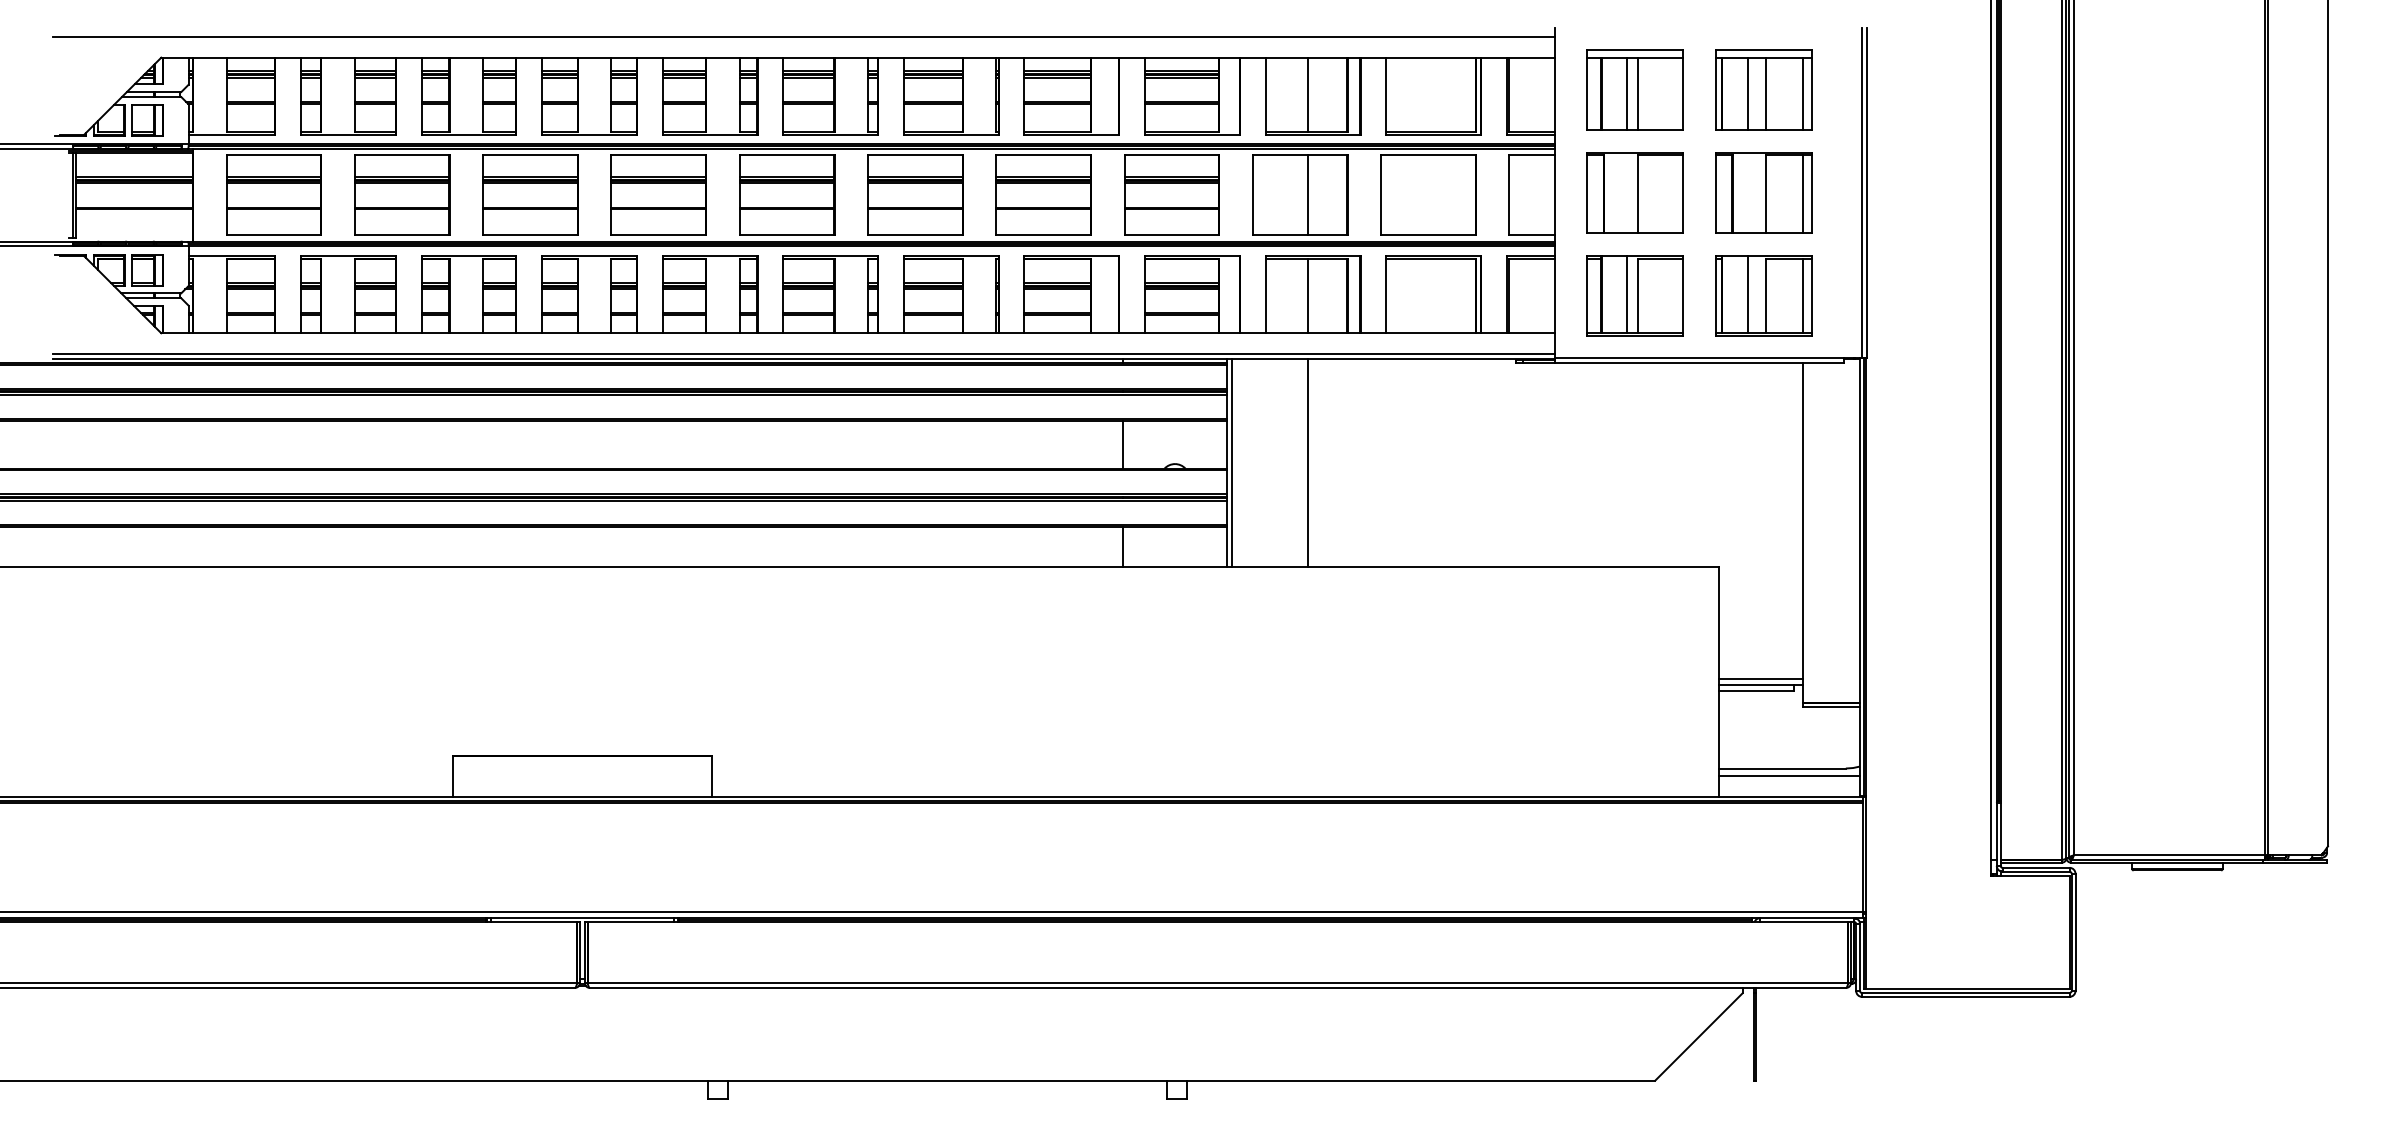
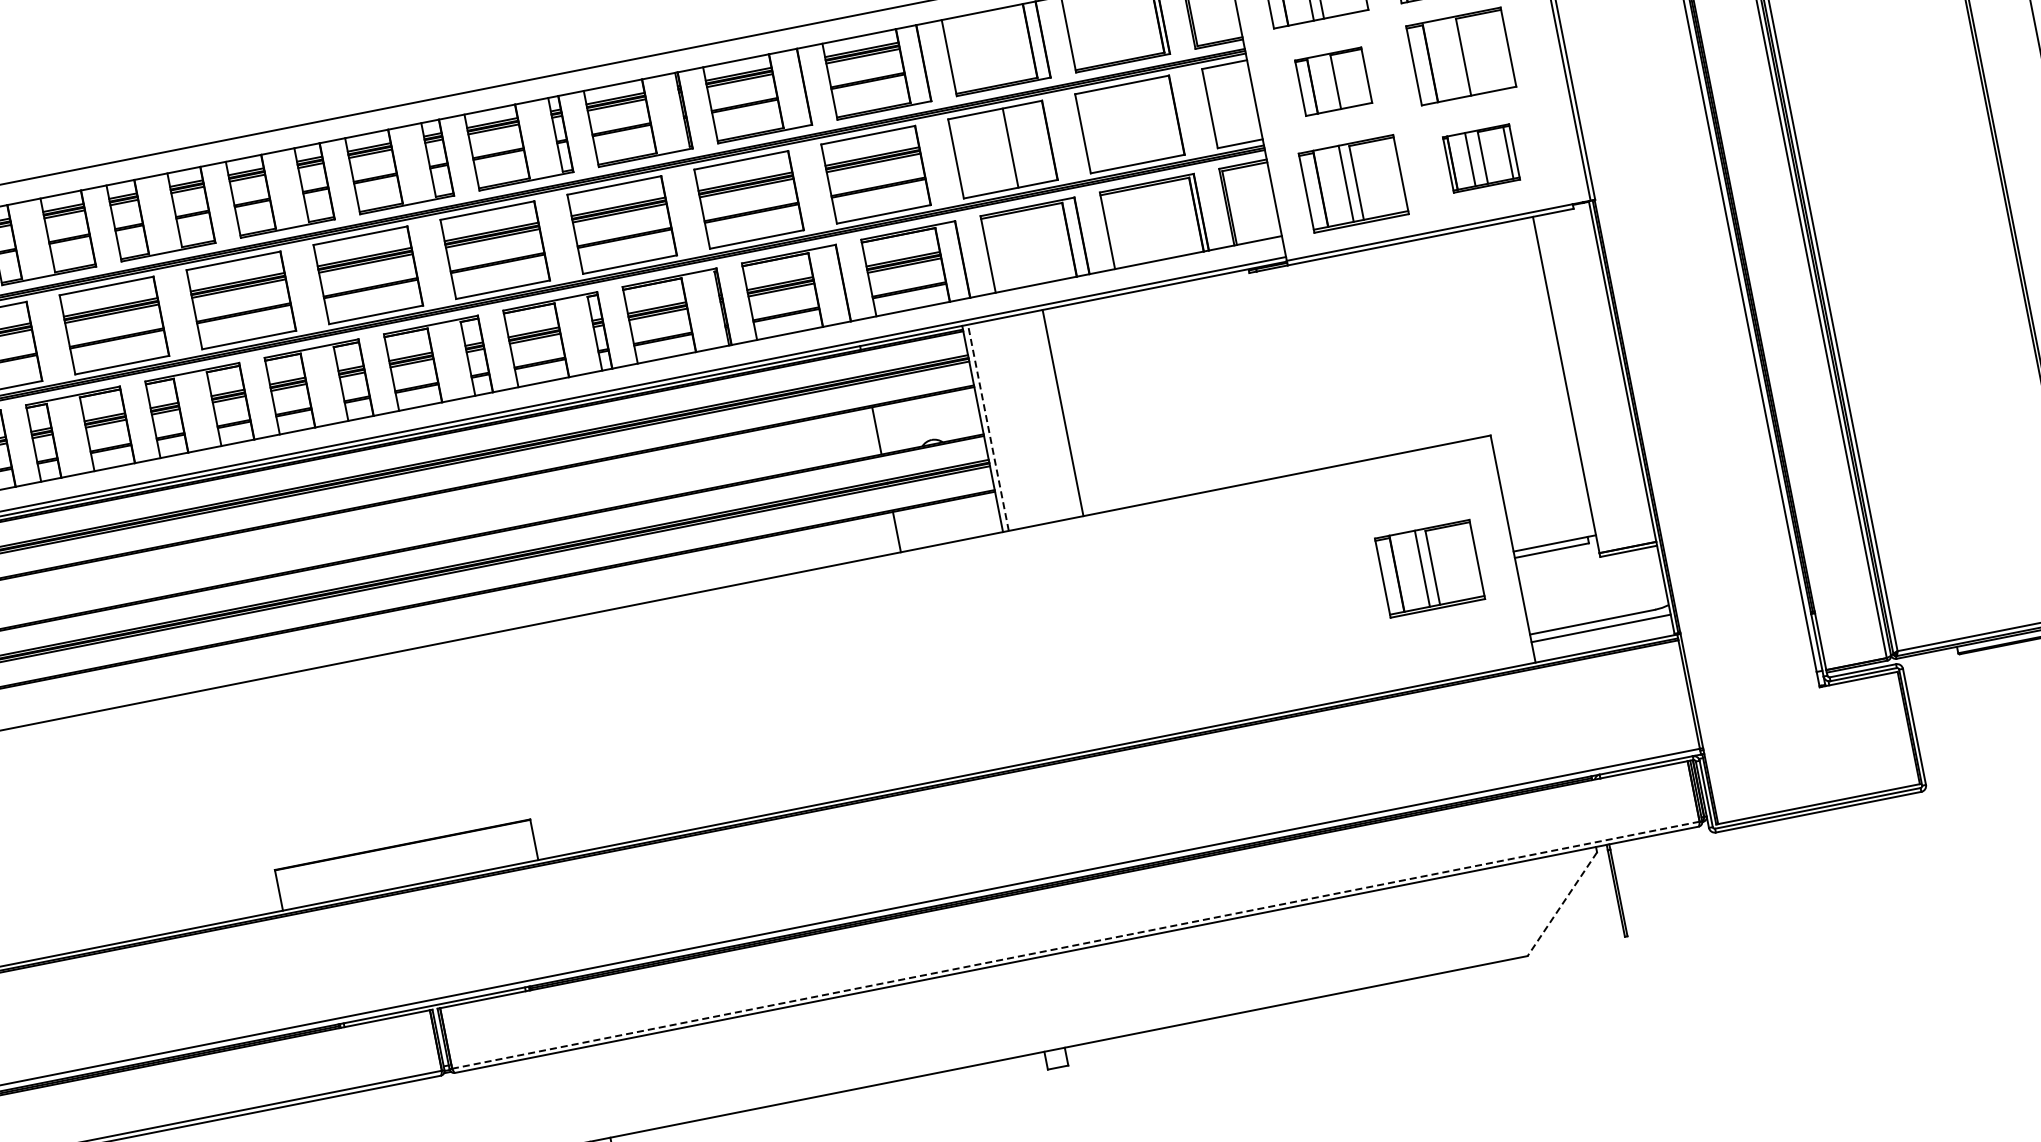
line: (1307, 94) -> (990, 48), removed
part: (1634, 192) -> (1333, 81), size x0.7
line: (1802, 194) -> (1499, 50), removed
line: (1307, 295) -> (1029, 247), removed
part: (1763, 295) -> (1481, 157), size x0.7
line: (1232, 462) -> (988, 427), solid -> dashed
line: (1760, 678) -> (1553, 537), removed
part: (1634, 684) -> (1429, 568), added
line: (1217, 983) -> (1075, 945), solid -> dashed
line: (1698, 1037) -> (1562, 904), solid -> dashed

